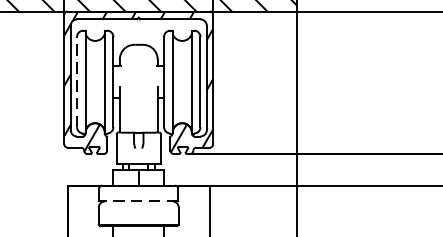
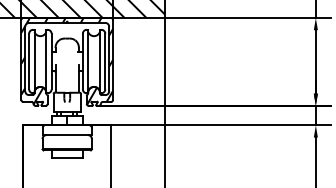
line: (77, 81) -> (29, 61), dashed -> solid
line: (137, 201) -> (66, 135), dashed -> solid

